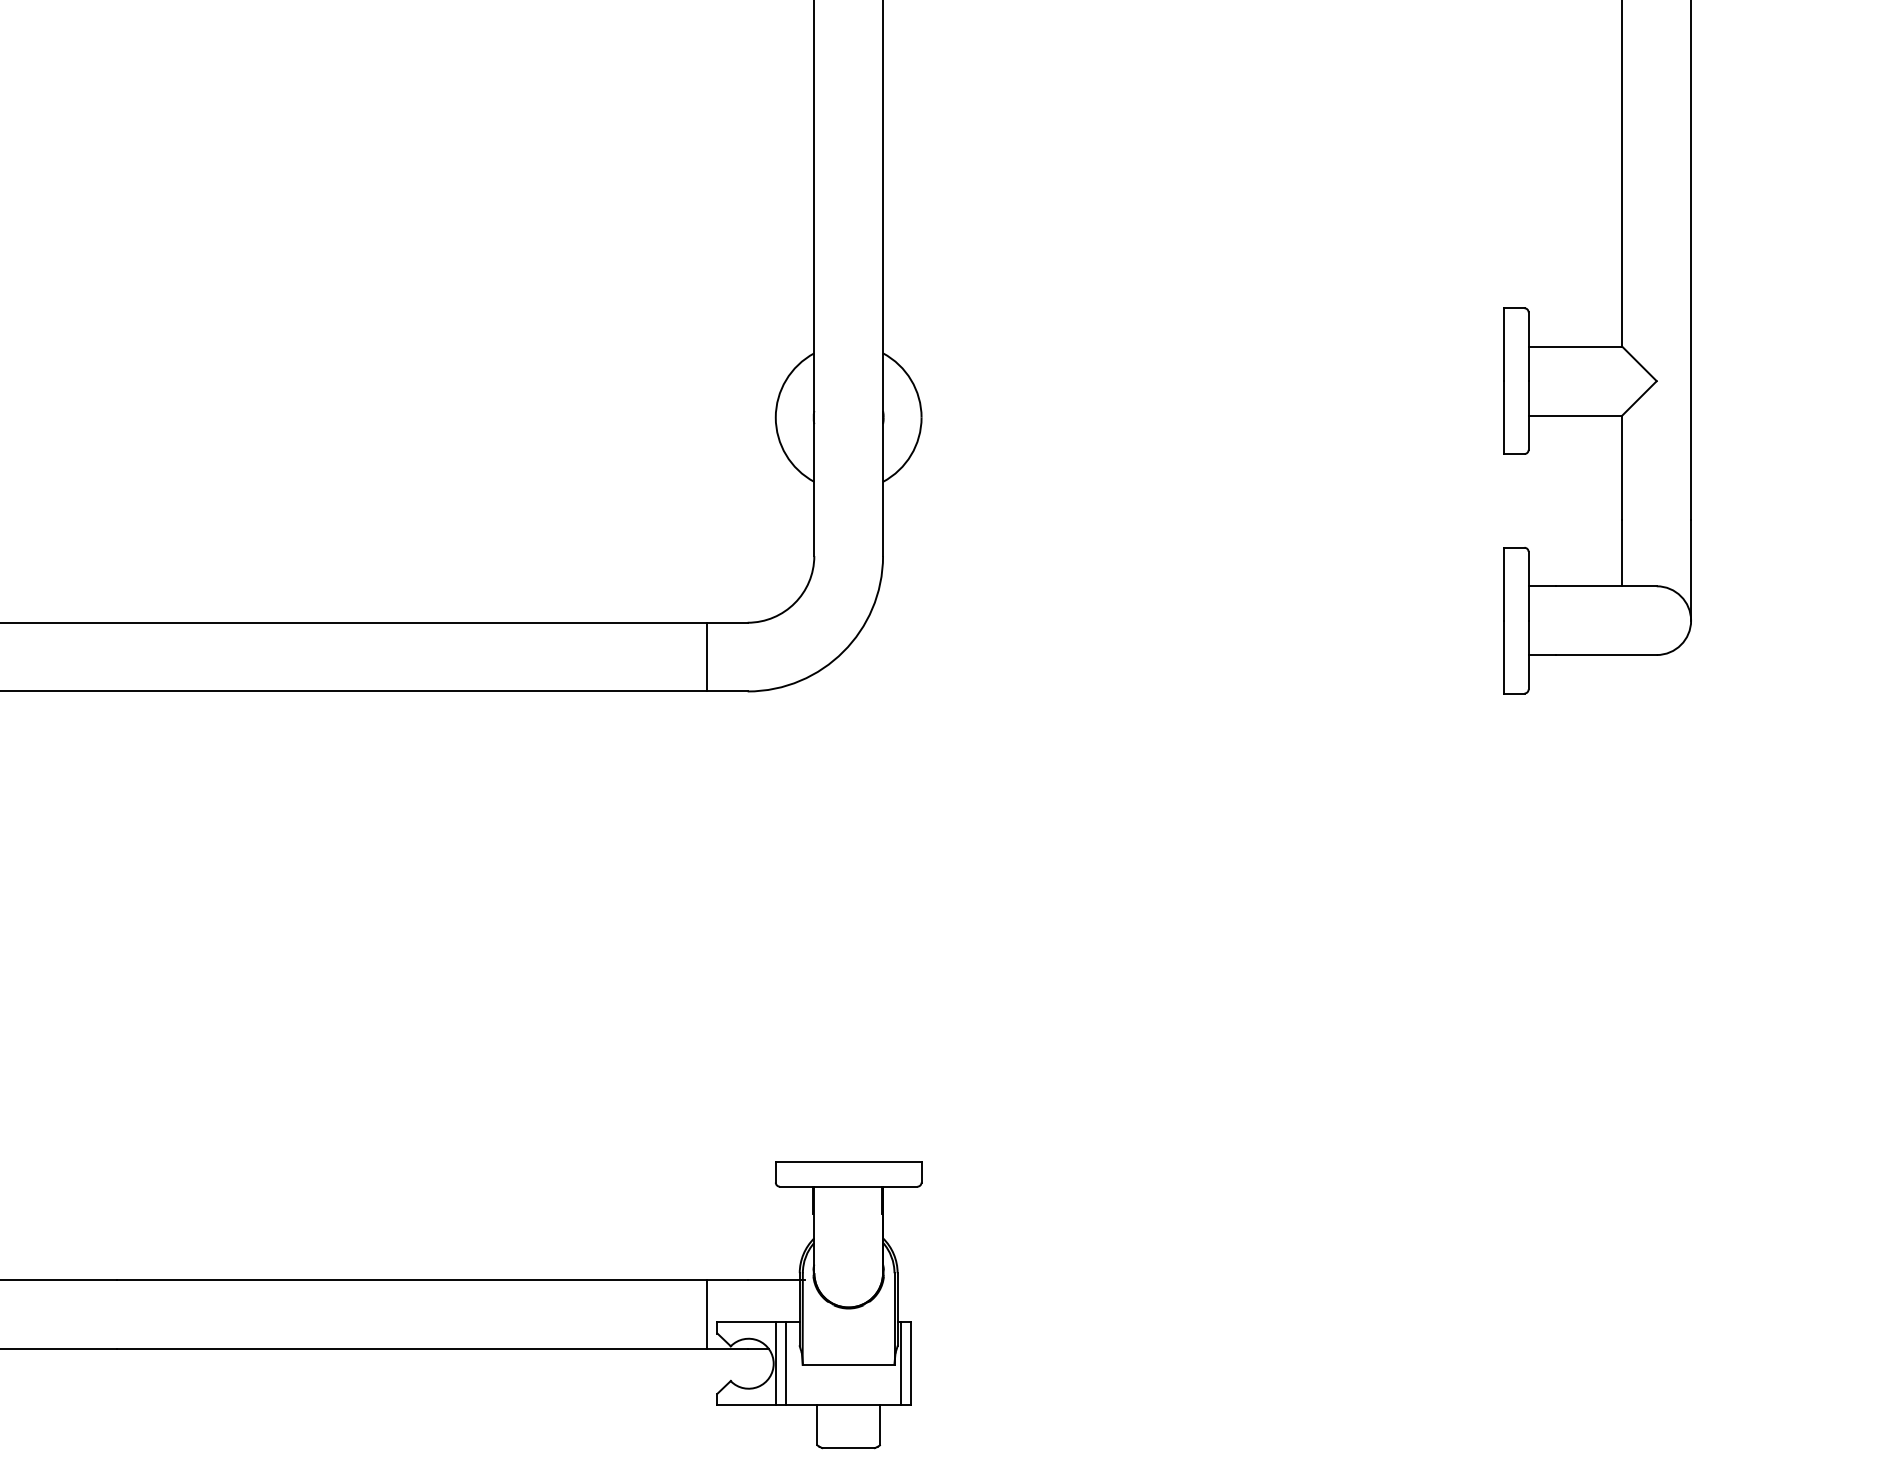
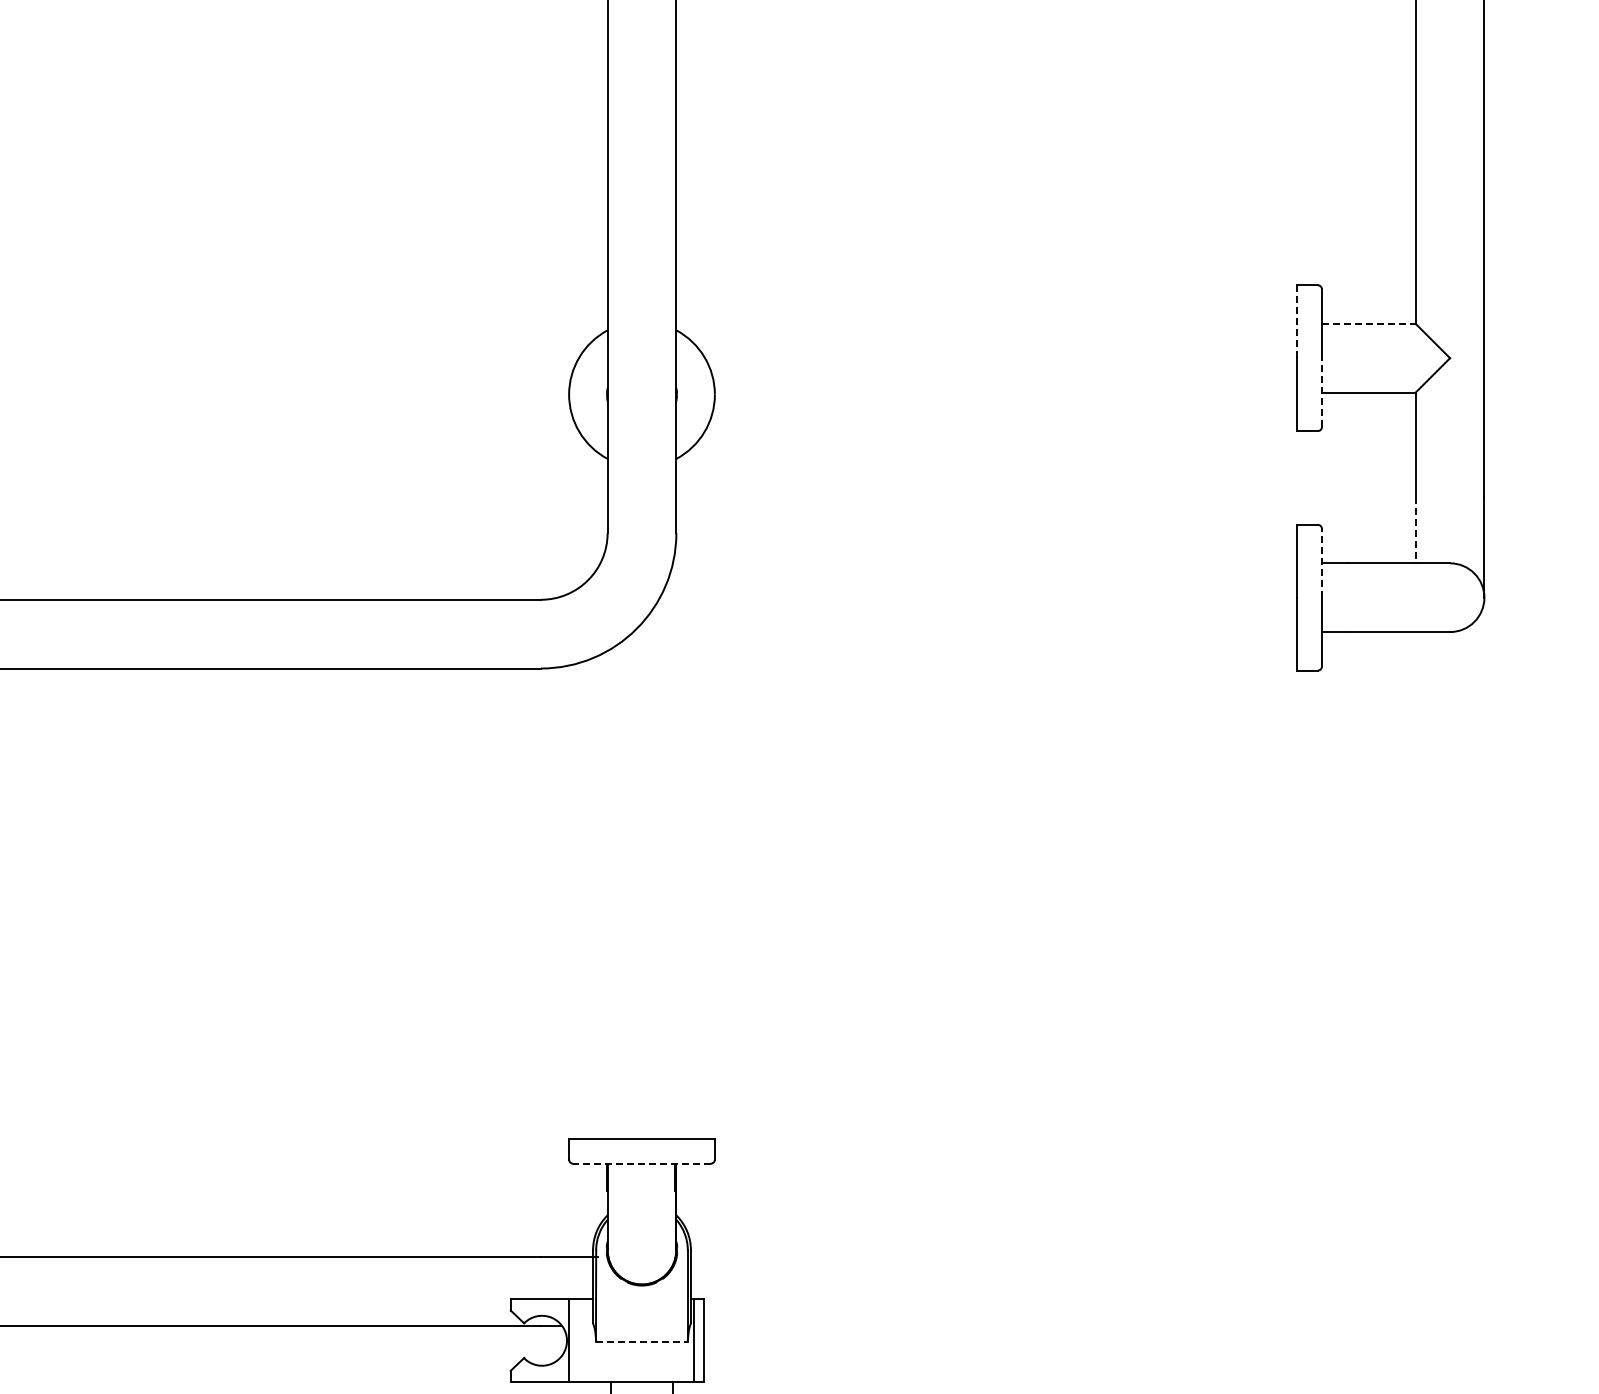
line: (1503, 344) -> (1296, 321), solid -> dashed
line: (1575, 346) -> (1368, 323), solid -> dashed
line: (1528, 415) -> (1321, 392), solid -> dashed
line: (1622, 553) -> (1415, 530), solid -> dashed
line: (1528, 585) -> (1321, 562), solid -> dashed
line: (707, 656) -> (500, 633), removed
line: (848, 1186) -> (641, 1163), solid -> dashed
line: (707, 1314) -> (500, 1291), removed
line: (786, 1363) -> (579, 1340), removed
line: (848, 1364) -> (641, 1341), solid -> dashed

